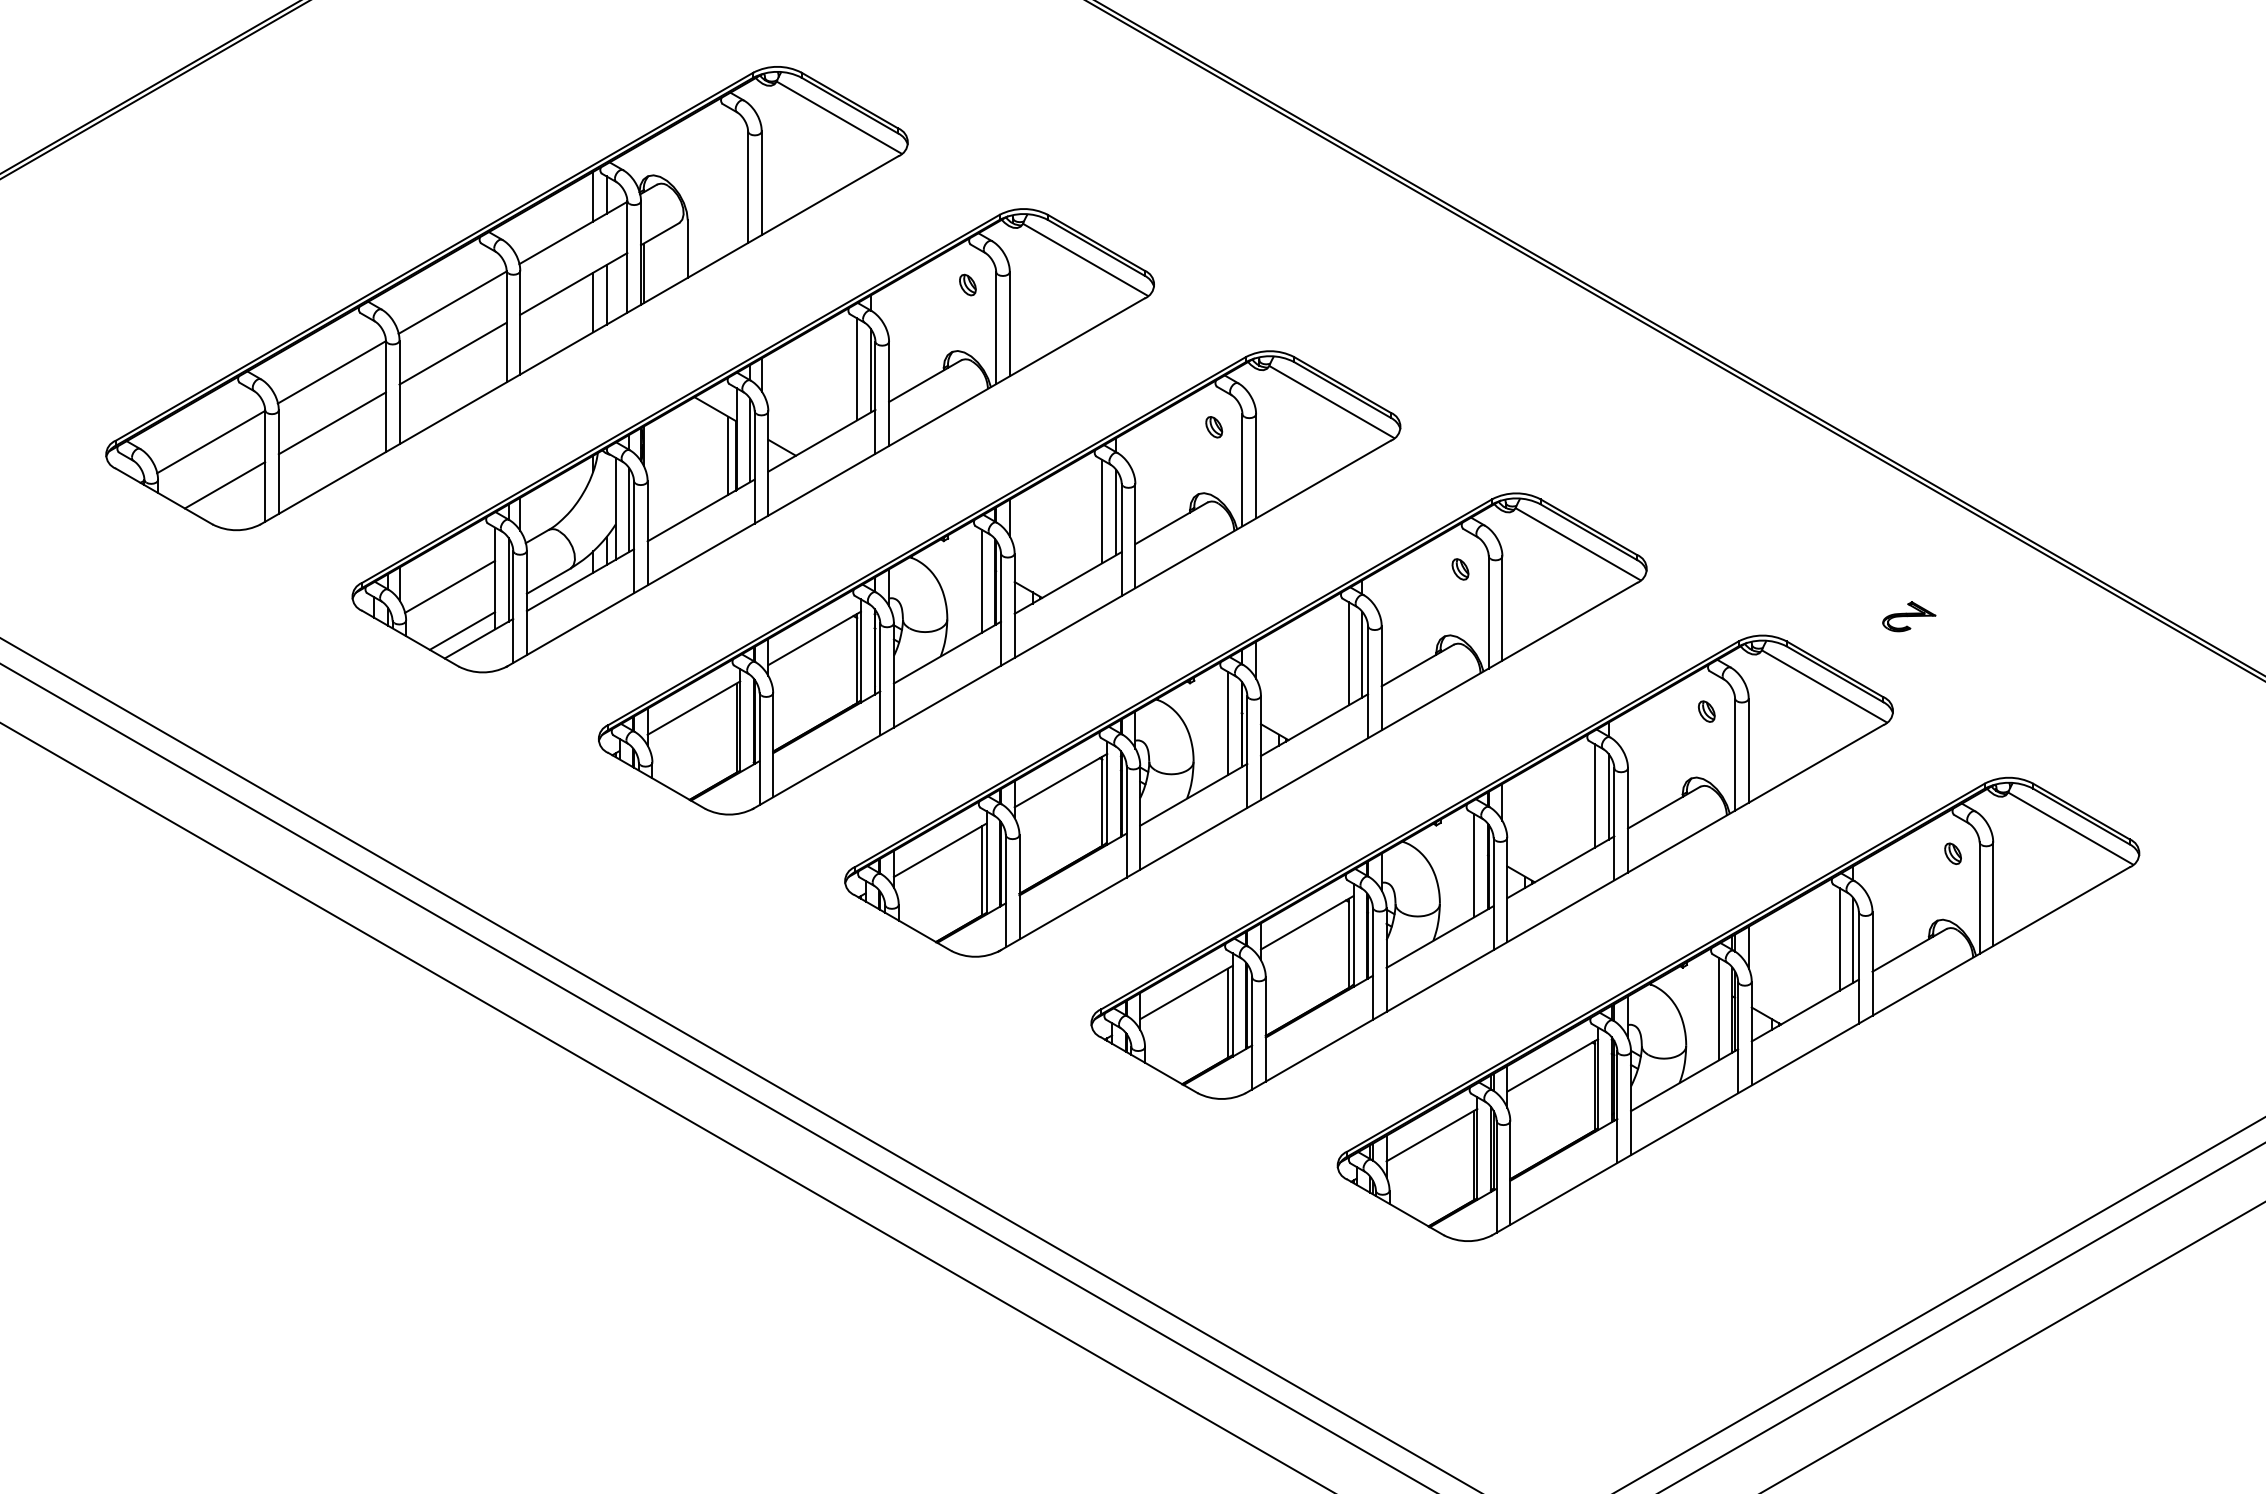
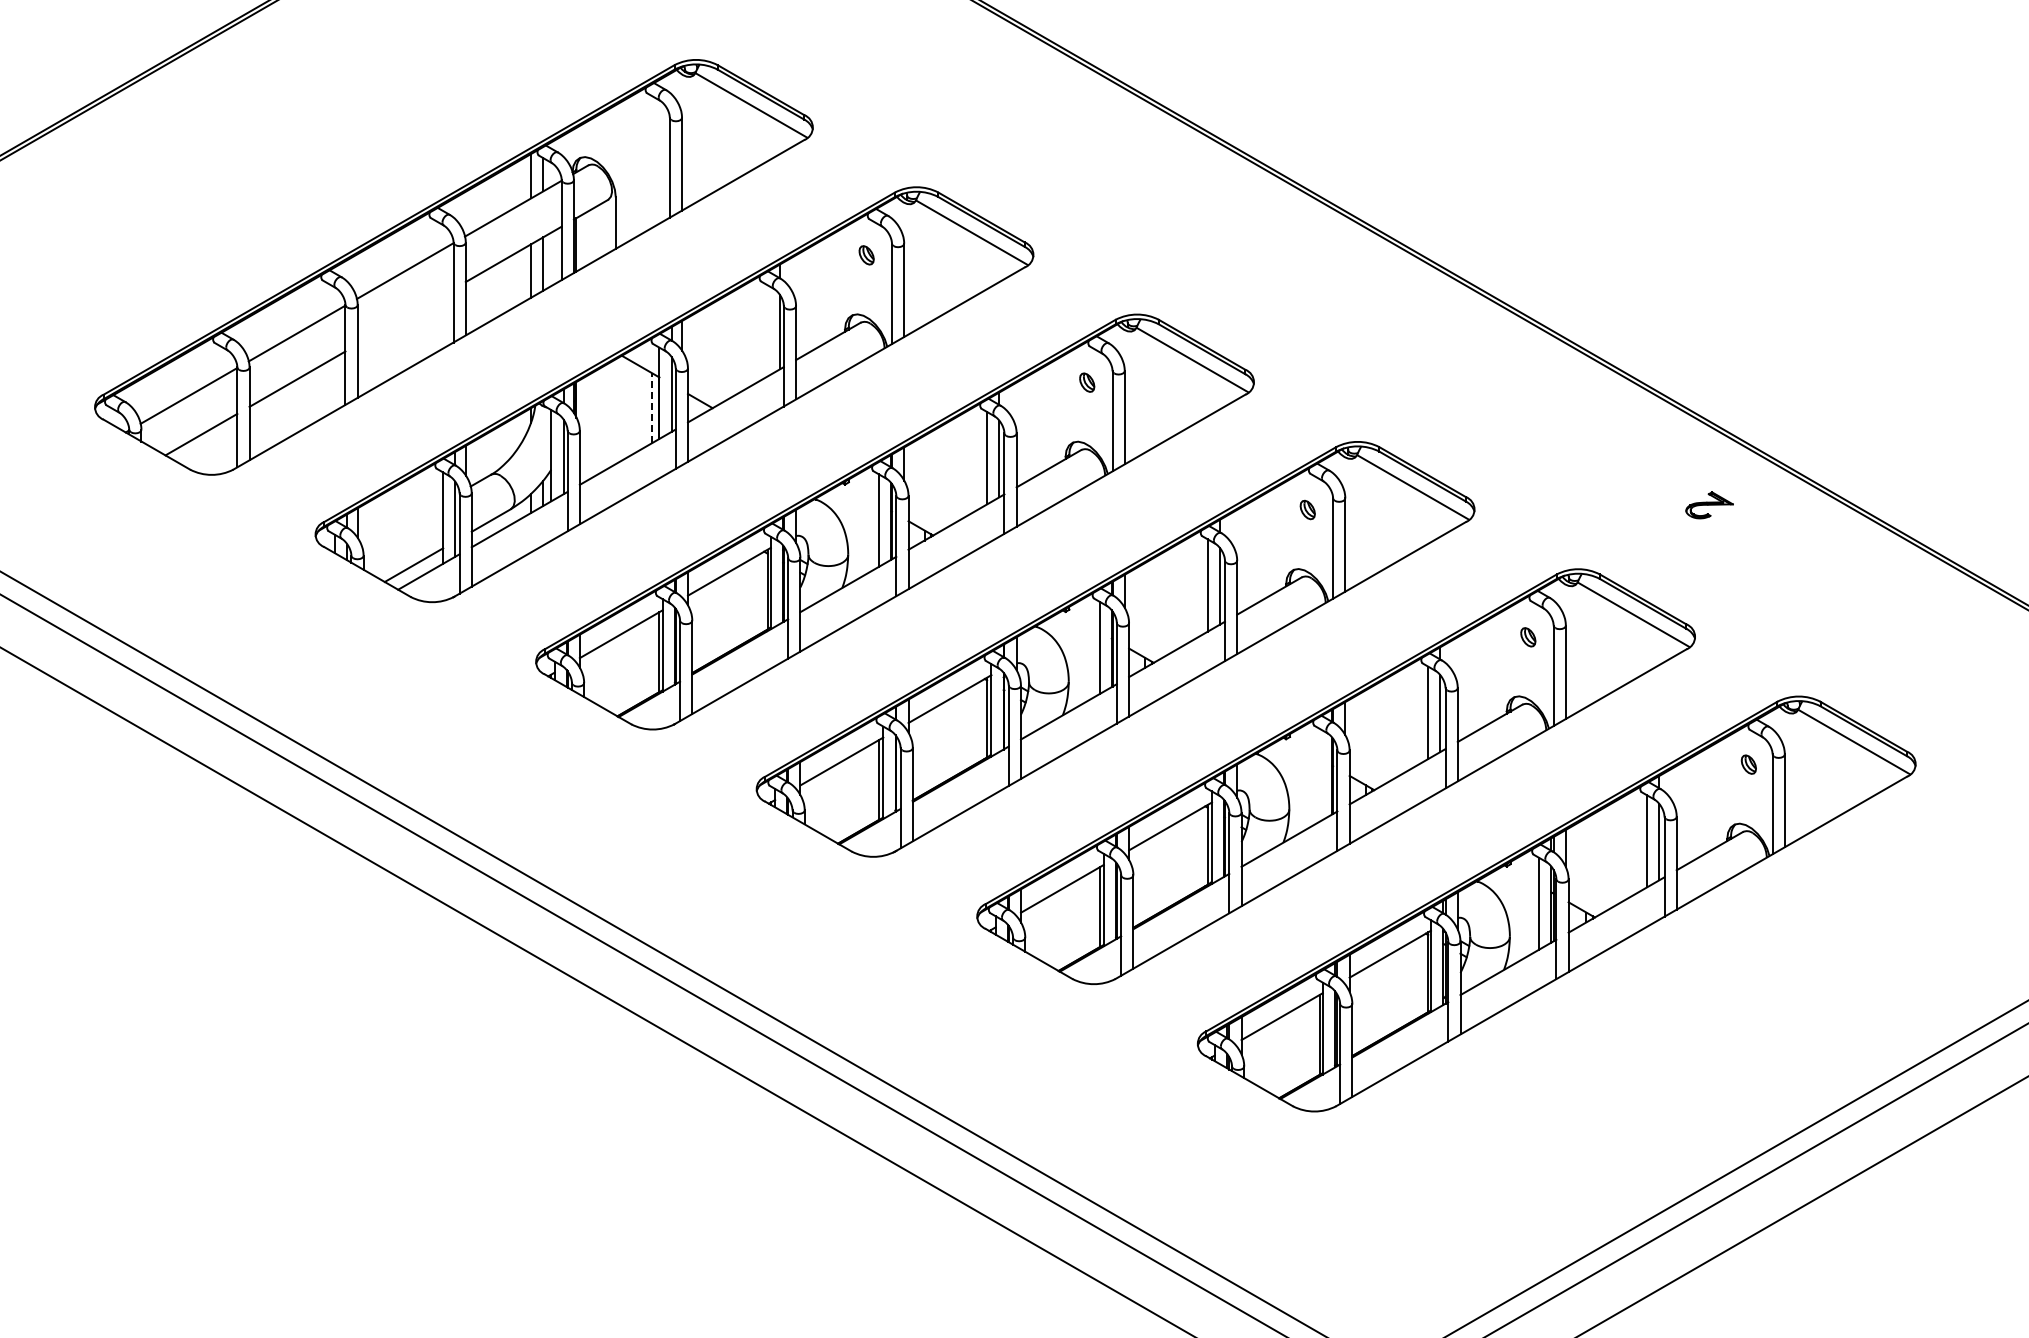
line: (452, 353) -> (405, 316), removed
line: (857, 368) -> (767, 330), removed
line: (728, 456) -> (652, 408), solid -> dashed
line: (449, 586) -> (402, 525), removed
part: (1909, 616) -> (1709, 505), moved
line: (1474, 865) -> (1320, 775), removed

